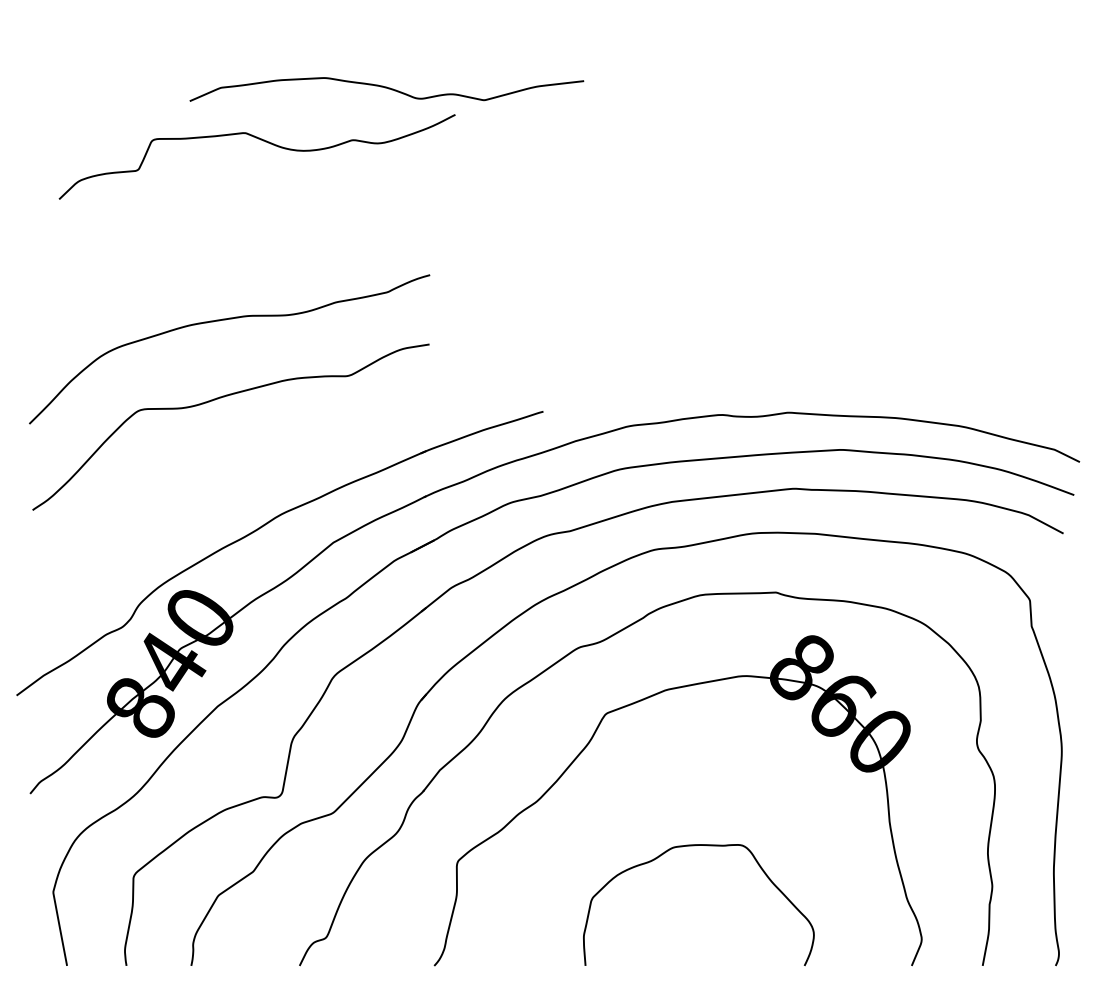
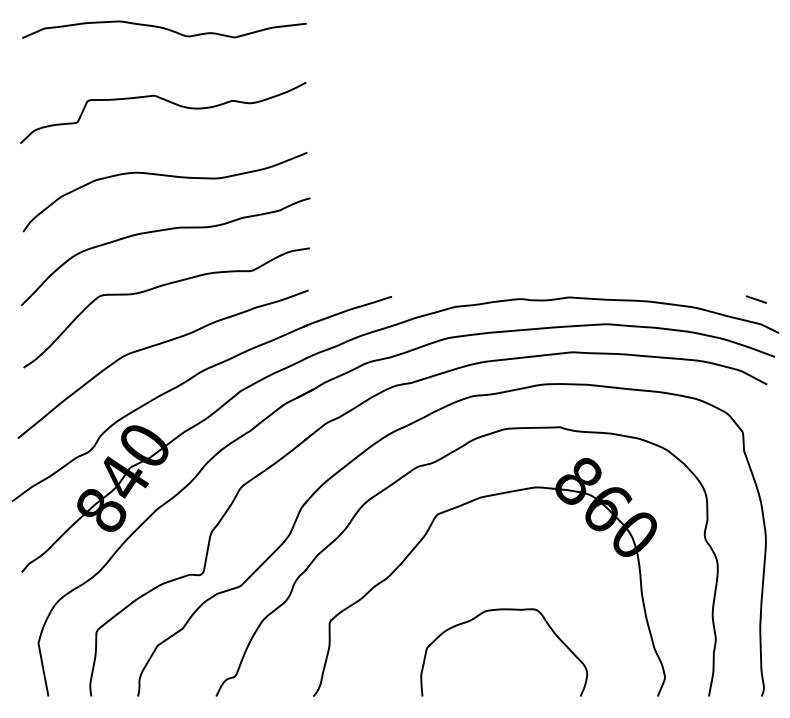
curve: (386, 88) -> (164, 29), moved
curve: (260, 140) -> (165, 101), moved
curve: (234, 245) -> (169, 176), added
line: (1048, 415) -> (756, 299), added
curve: (217, 479) -> (156, 345), added

